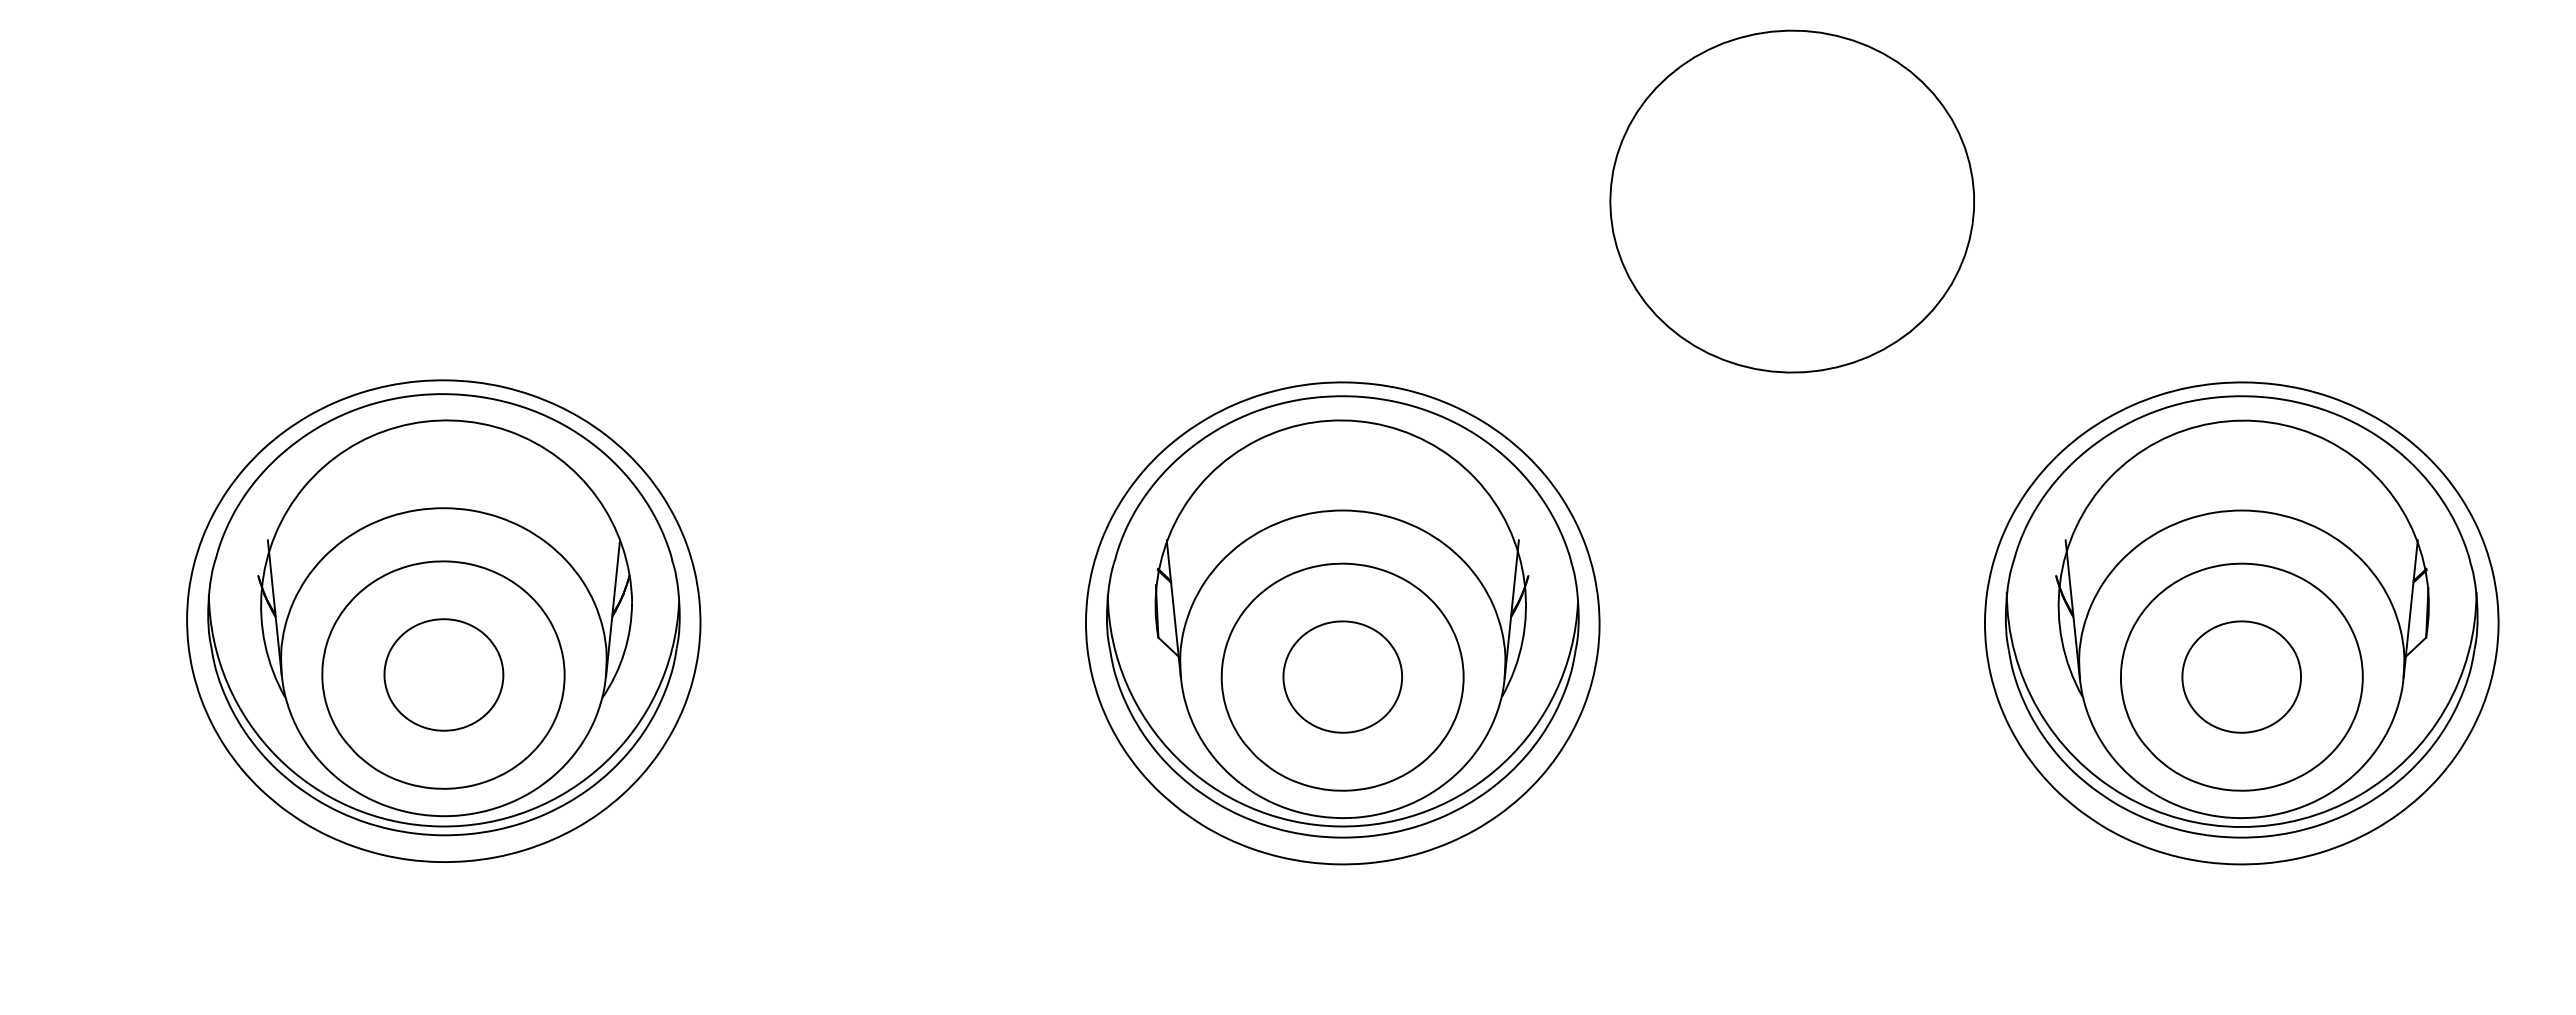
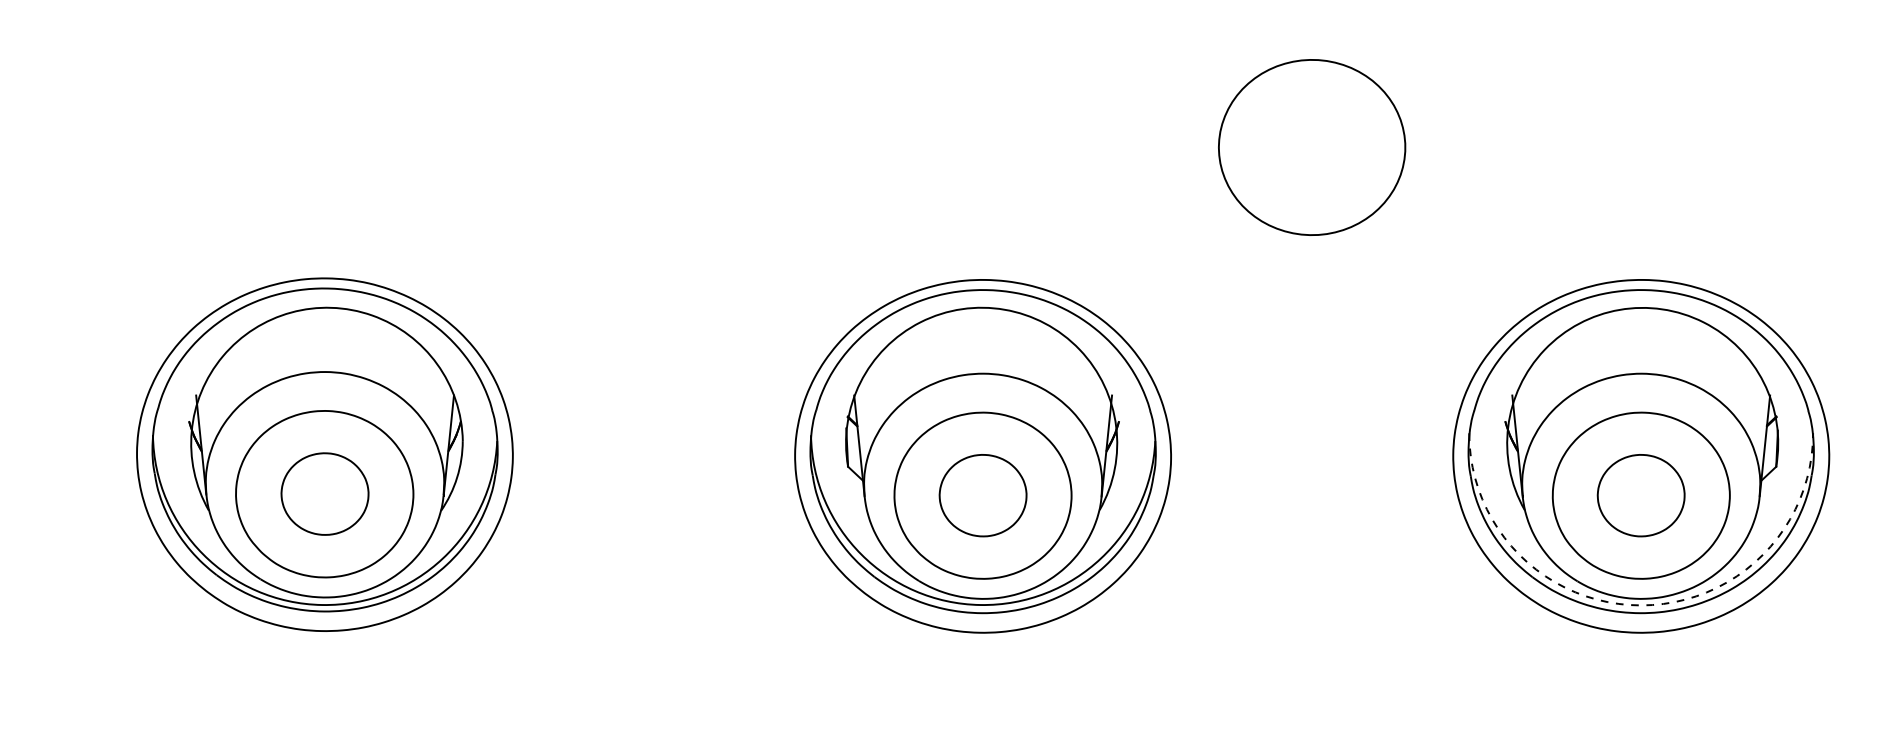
part: (1791, 201) -> (1311, 147), size x0.7
arc: (2241, 827) -> (1641, 605), solid -> dashed

